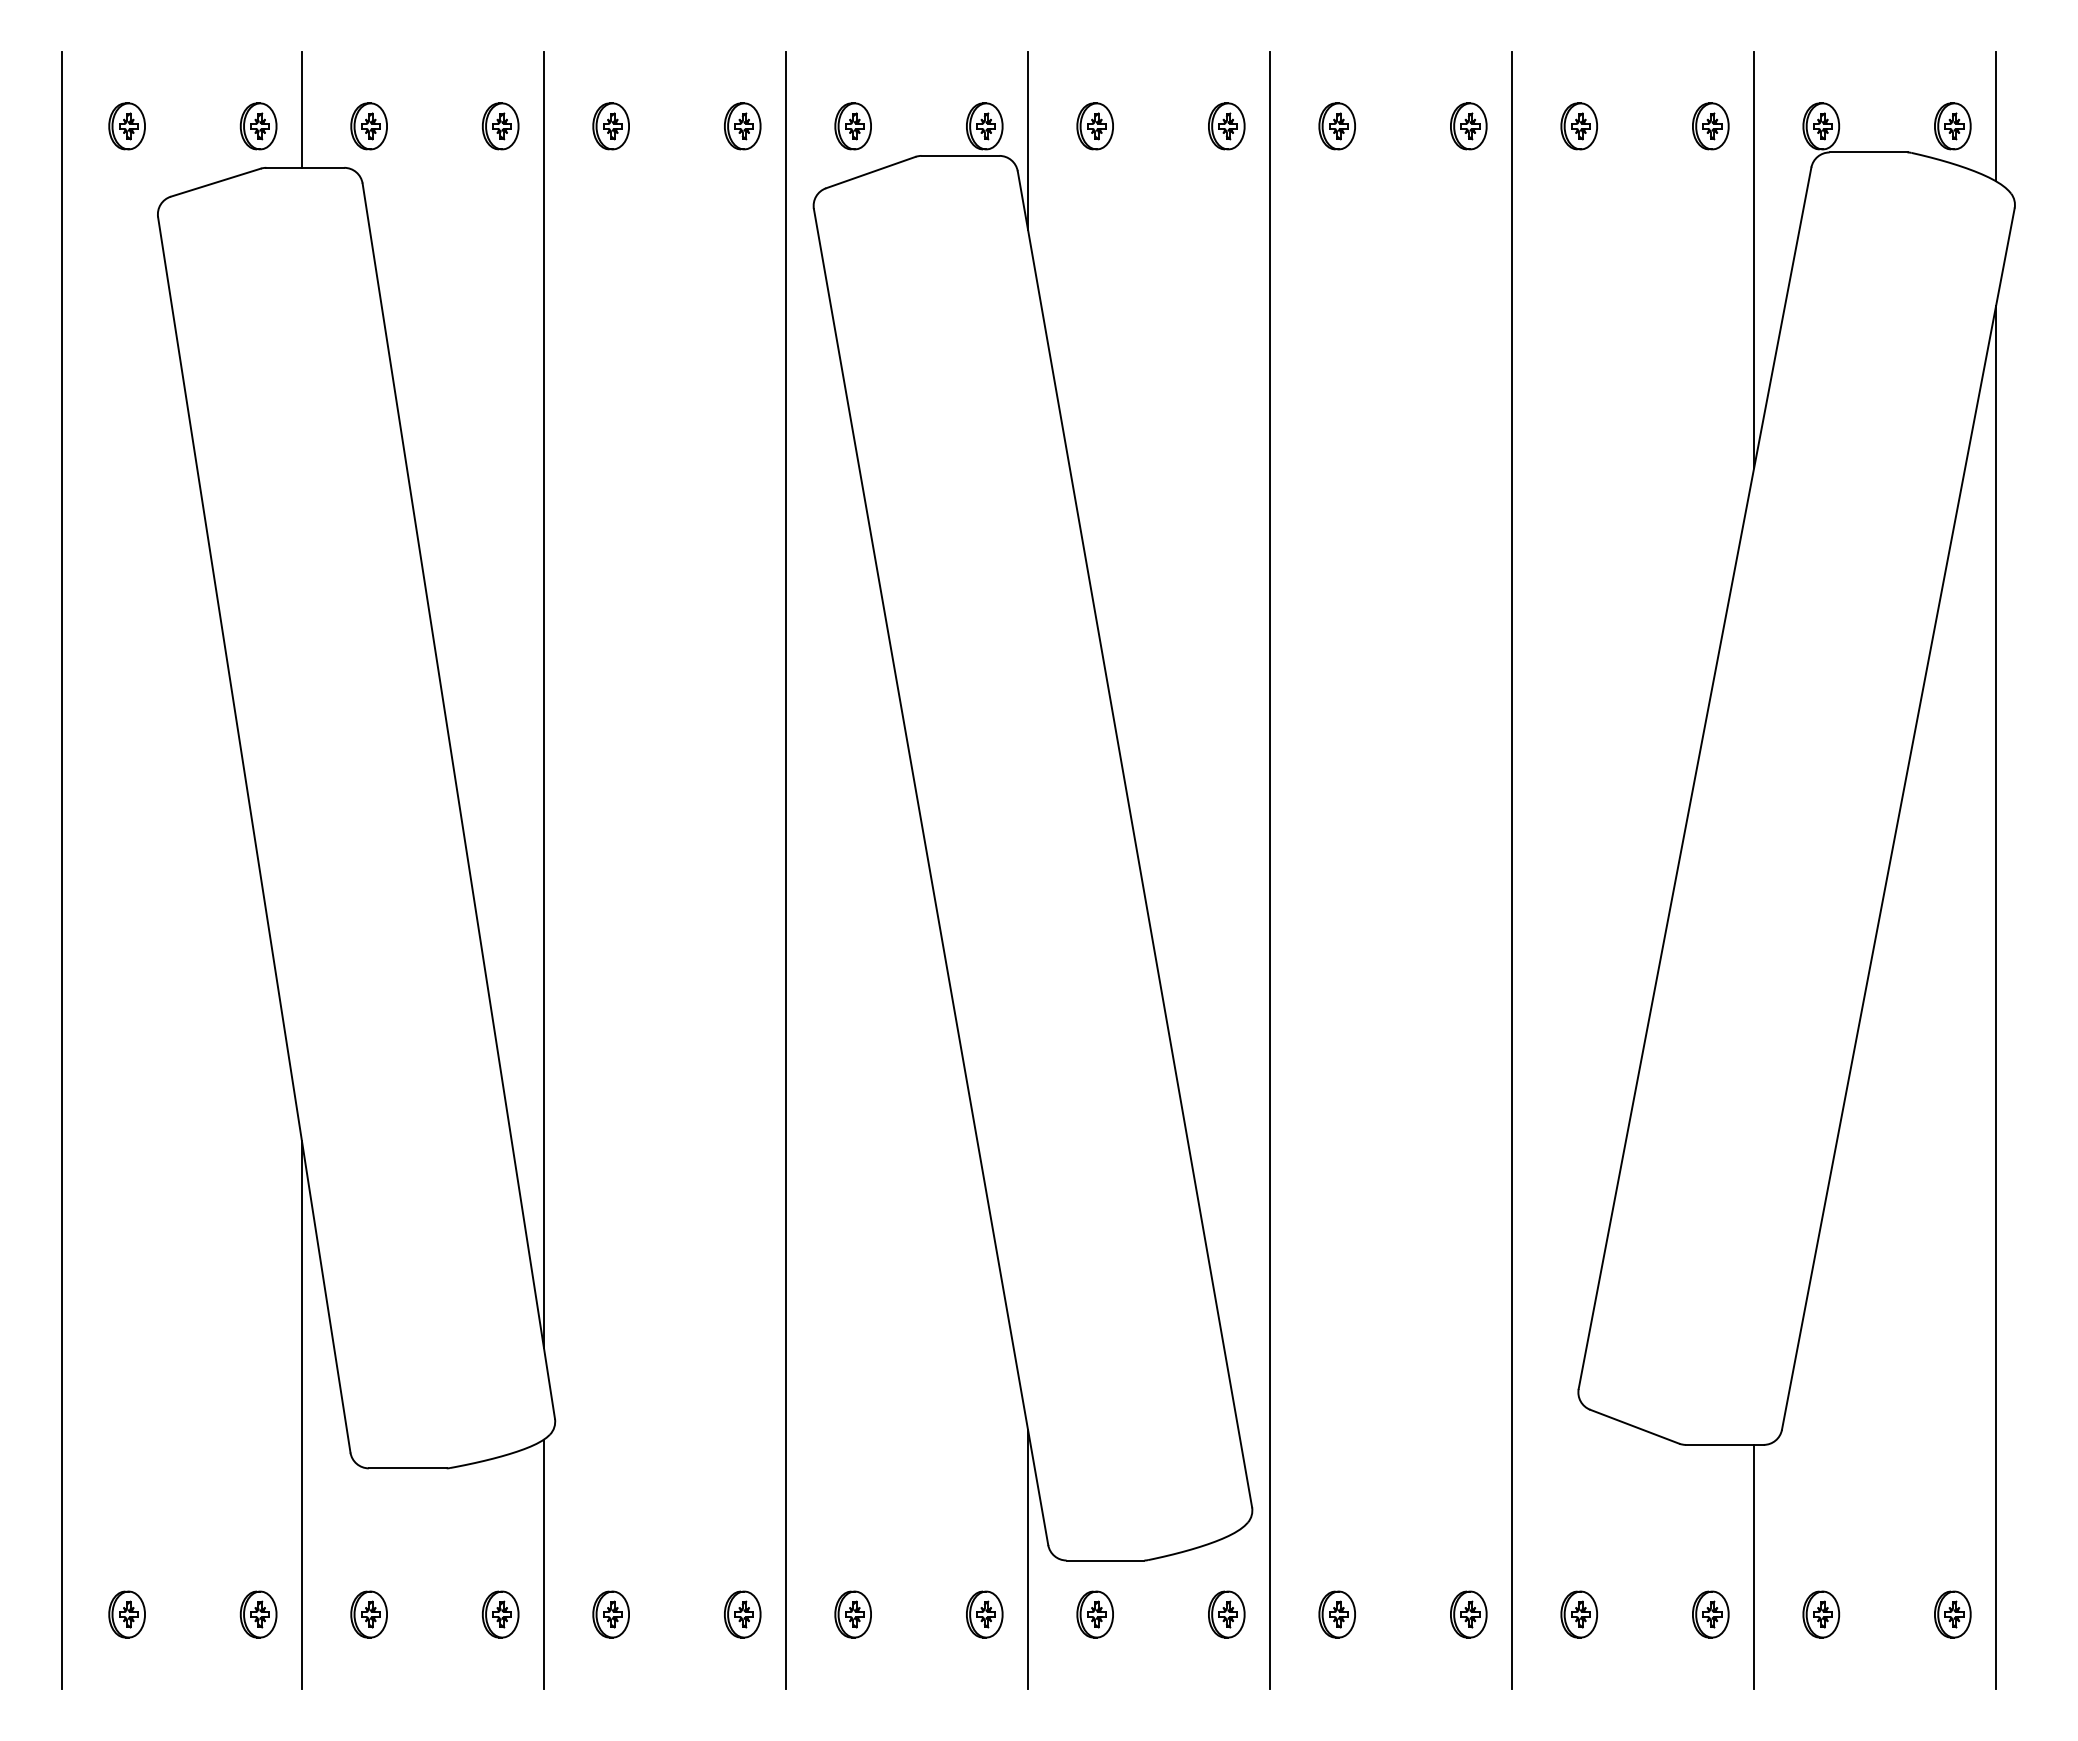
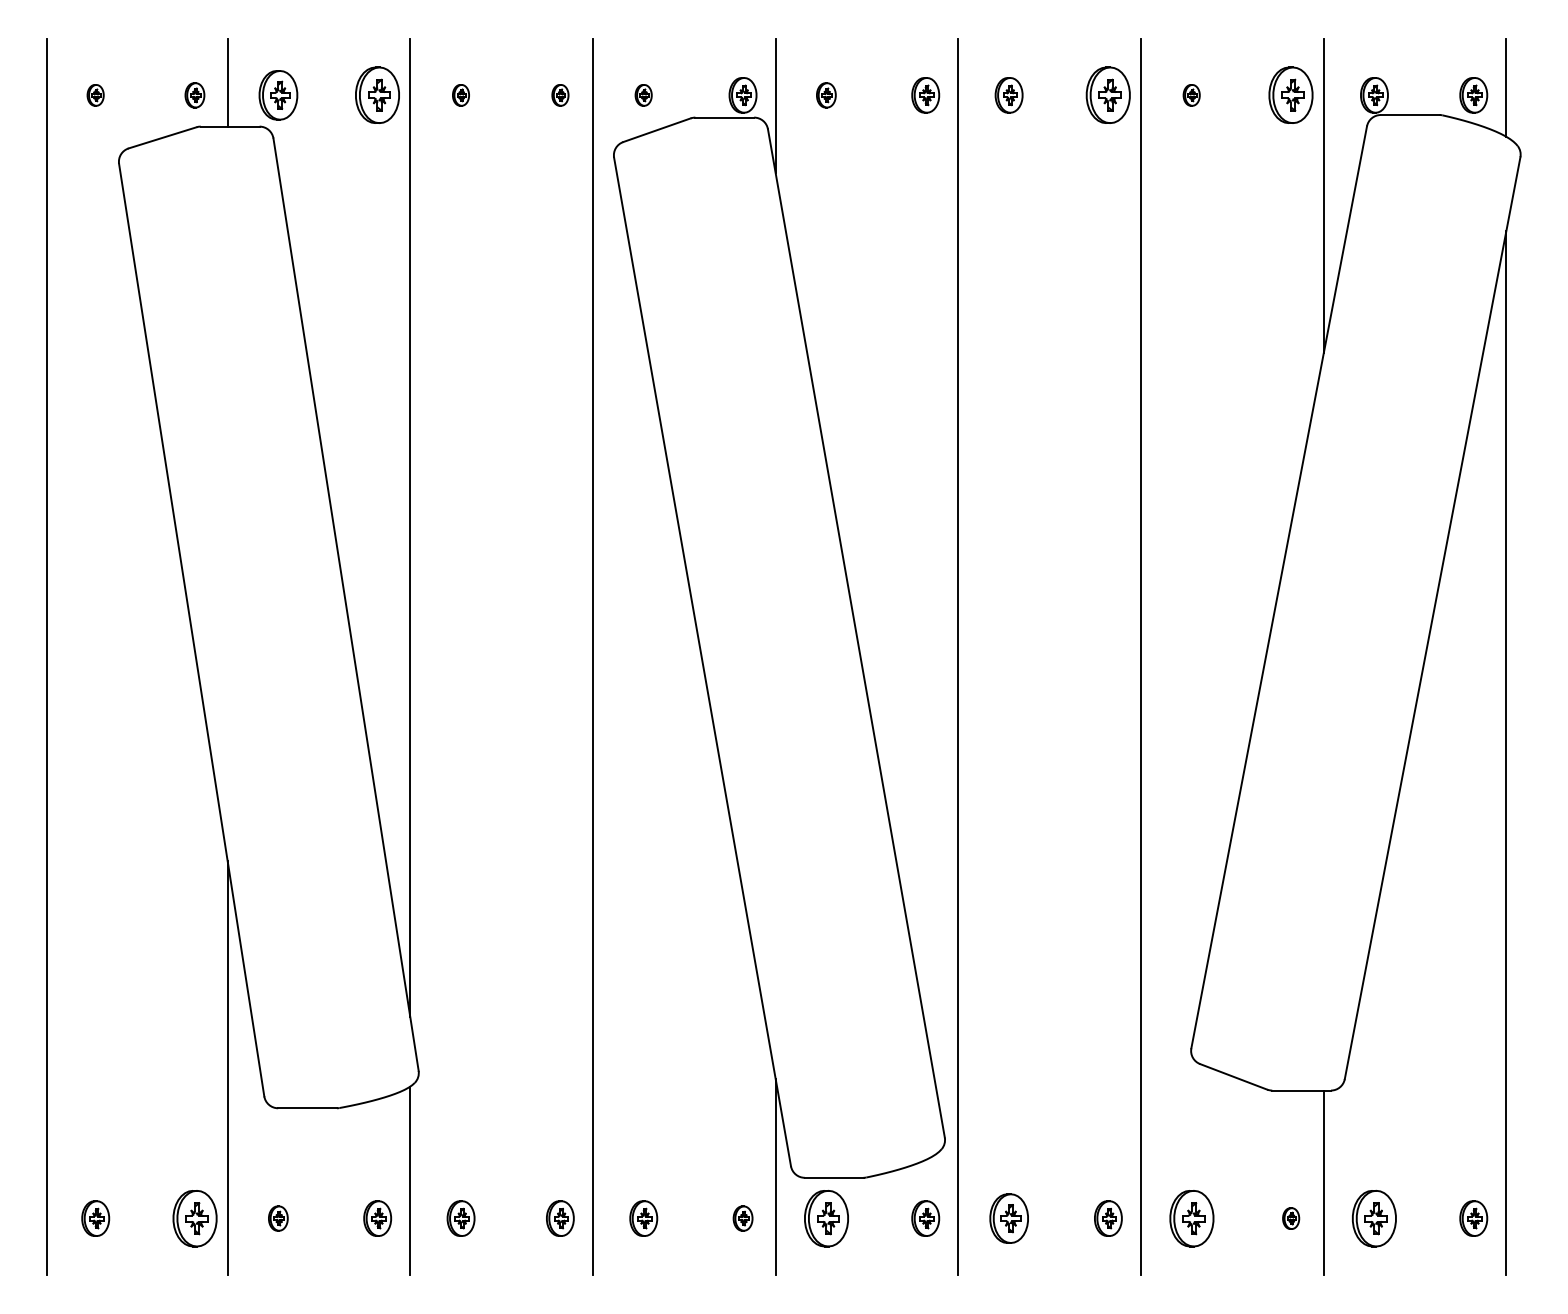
part: (126, 126) -> (95, 95), size x0.6
part: (258, 126) -> (194, 95), size x0.7
part: (368, 126) -> (277, 95), size x1.4
part: (500, 126) -> (377, 95), size x1.6
part: (610, 126) -> (460, 95), size x0.6
part: (742, 126) -> (560, 95), size x0.6
part: (852, 126) -> (643, 95), size x0.6
part: (1094, 126) -> (825, 95), size x0.7
part: (1468, 126) -> (1108, 95), size x1.6
part: (1578, 126) -> (1191, 95), size x0.6
part: (1710, 126) -> (1290, 95), size x1.6
part: (258, 1614) -> (194, 1218), size x1.6
part: (368, 1614) -> (277, 1218), size x0.7
part: (984, 1614) -> (742, 1218), size x0.7
part: (1094, 1614) -> (825, 1218), size x1.6
part: (1336, 1614) -> (1008, 1218), size x1.4
part: (1578, 1614) -> (1191, 1218), size x1.6
part: (1710, 1614) -> (1290, 1218), size x0.6
part: (1821, 1614) -> (1374, 1218), size x1.6

